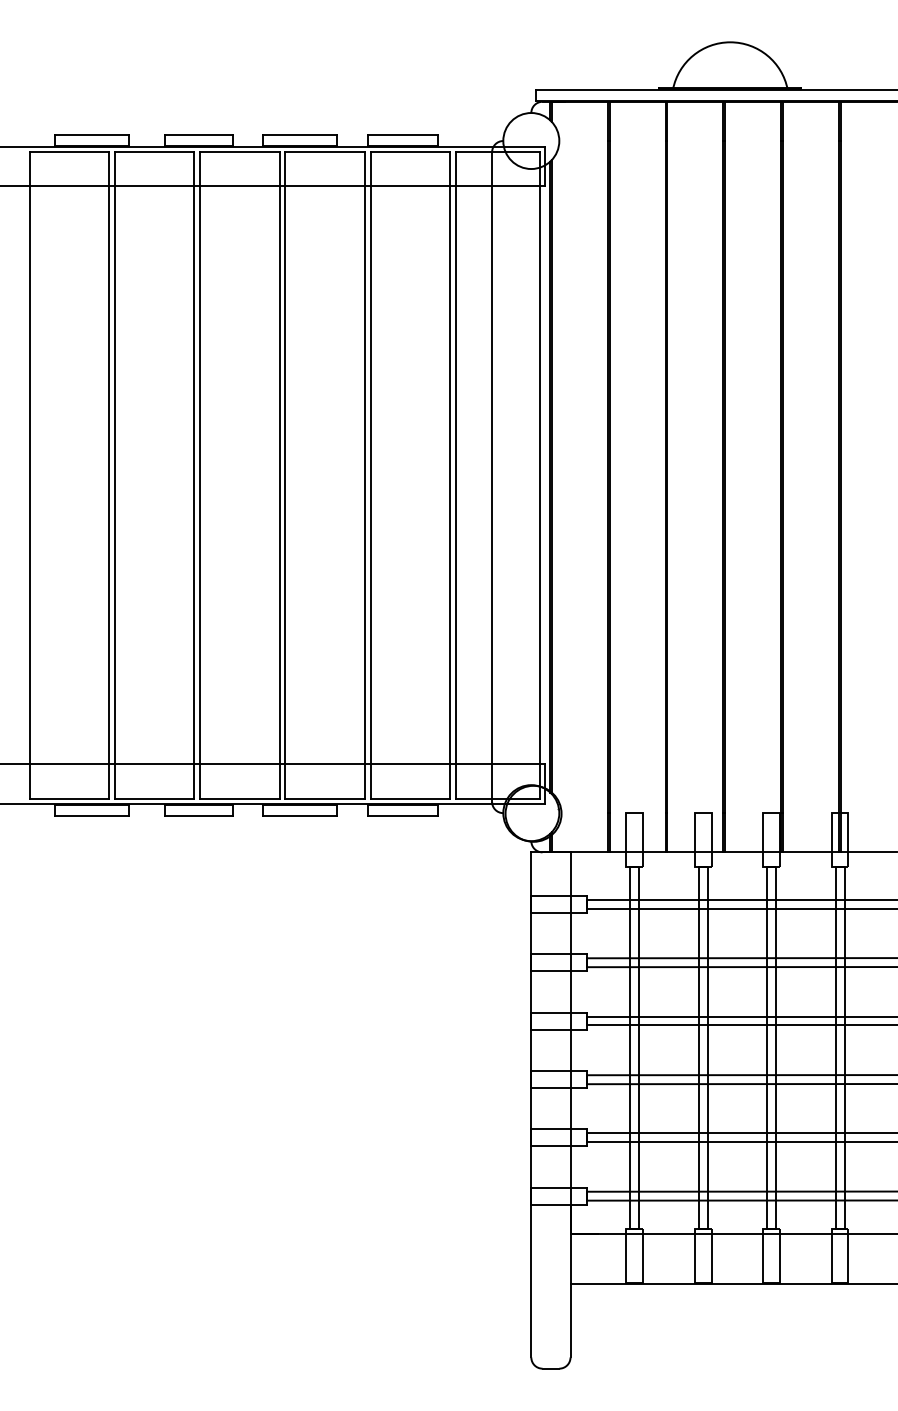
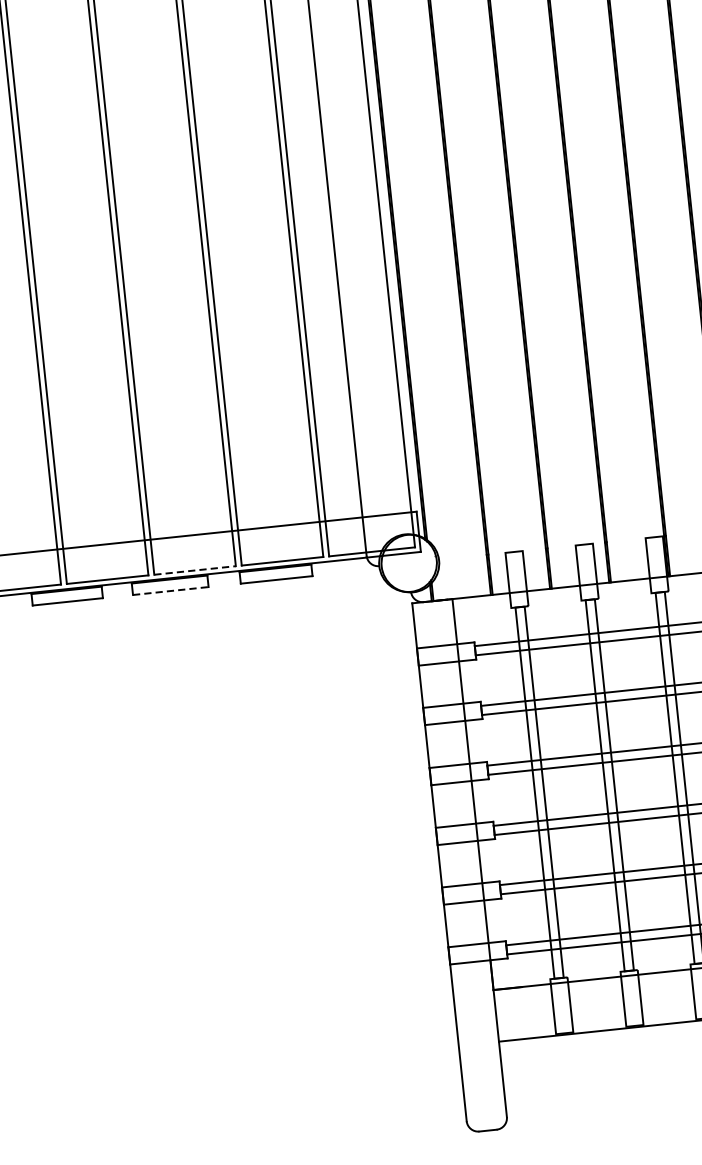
line: (325, 798) -> (195, 570), solid -> dashed
line: (299, 816) -> (170, 591), solid -> dashed

